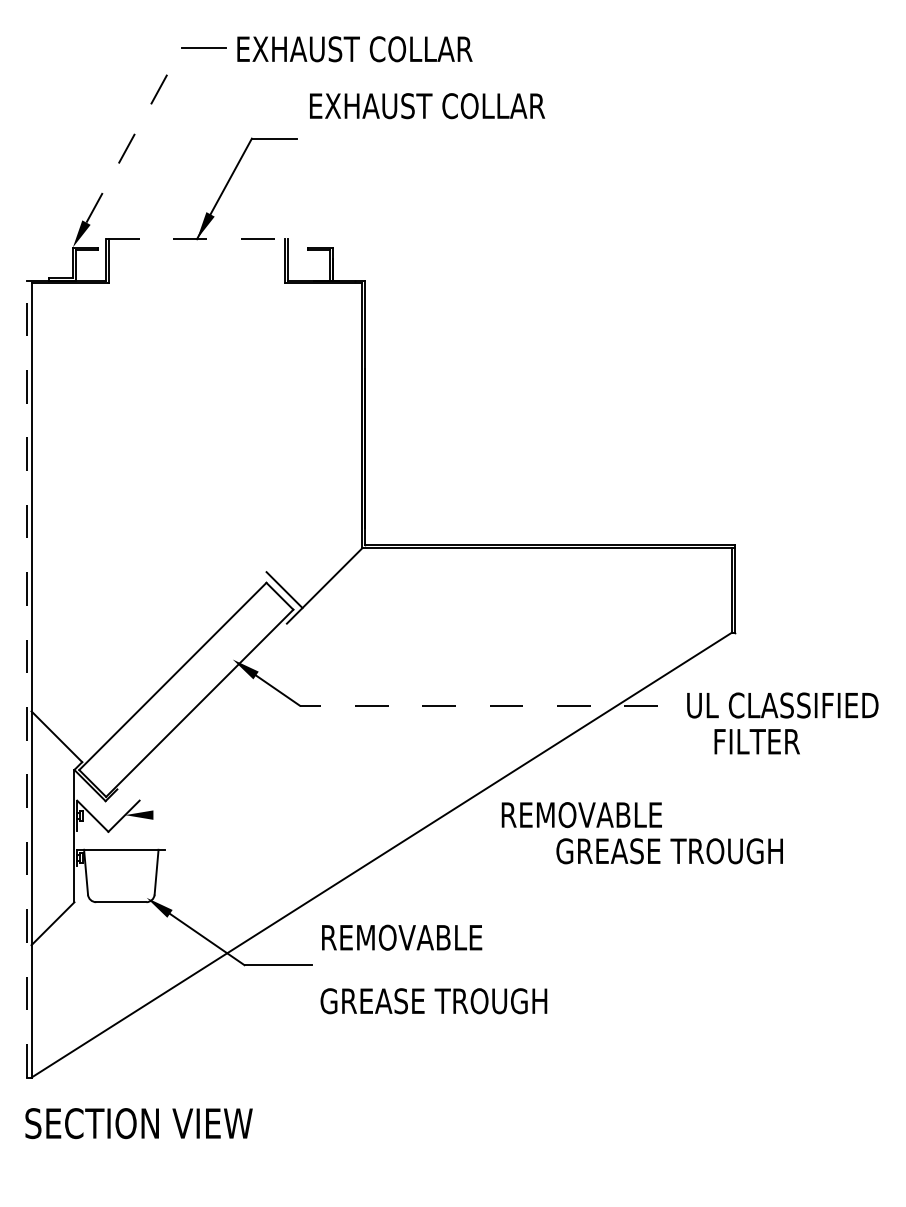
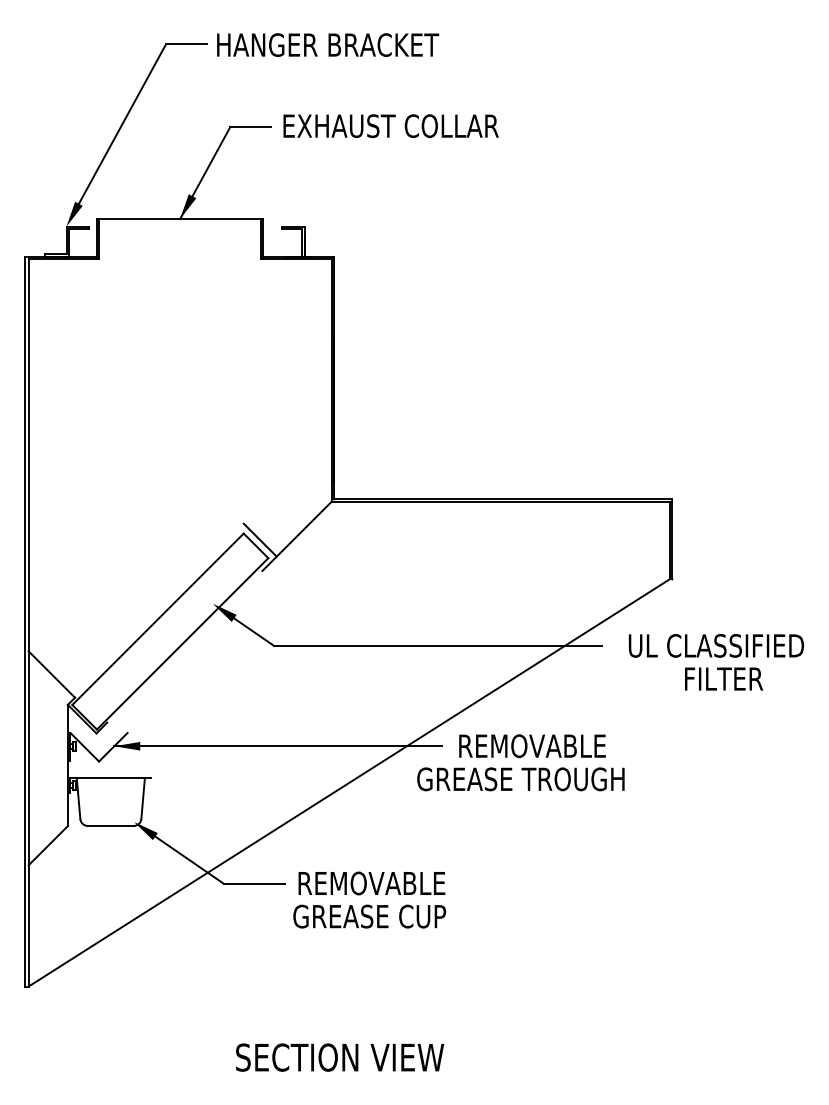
text: (360, 48) -> (329, 44), EXHAUST COLLAR -> HANGER BRACKET
text: (426, 106) -> (390, 126), moved
line: (134, 135) -> (122, 124), dashed -> solid
line: (197, 239) -> (180, 219), dashed -> solid
line: (27, 678) -> (24, 621), dashed -> solid
line: (478, 705) -> (437, 645), dashed -> solid
text: (757, 741) -> (724, 678), moved
line: (303, 815) -> (277, 746), added
text: (669, 851) -> (520, 779), moved
text: (401, 937) -> (371, 883), moved
text: (490, 1001) -> (448, 916), GREASE TROUGH -> GREASE CUP
text: (139, 1123) -> (340, 1057), moved

